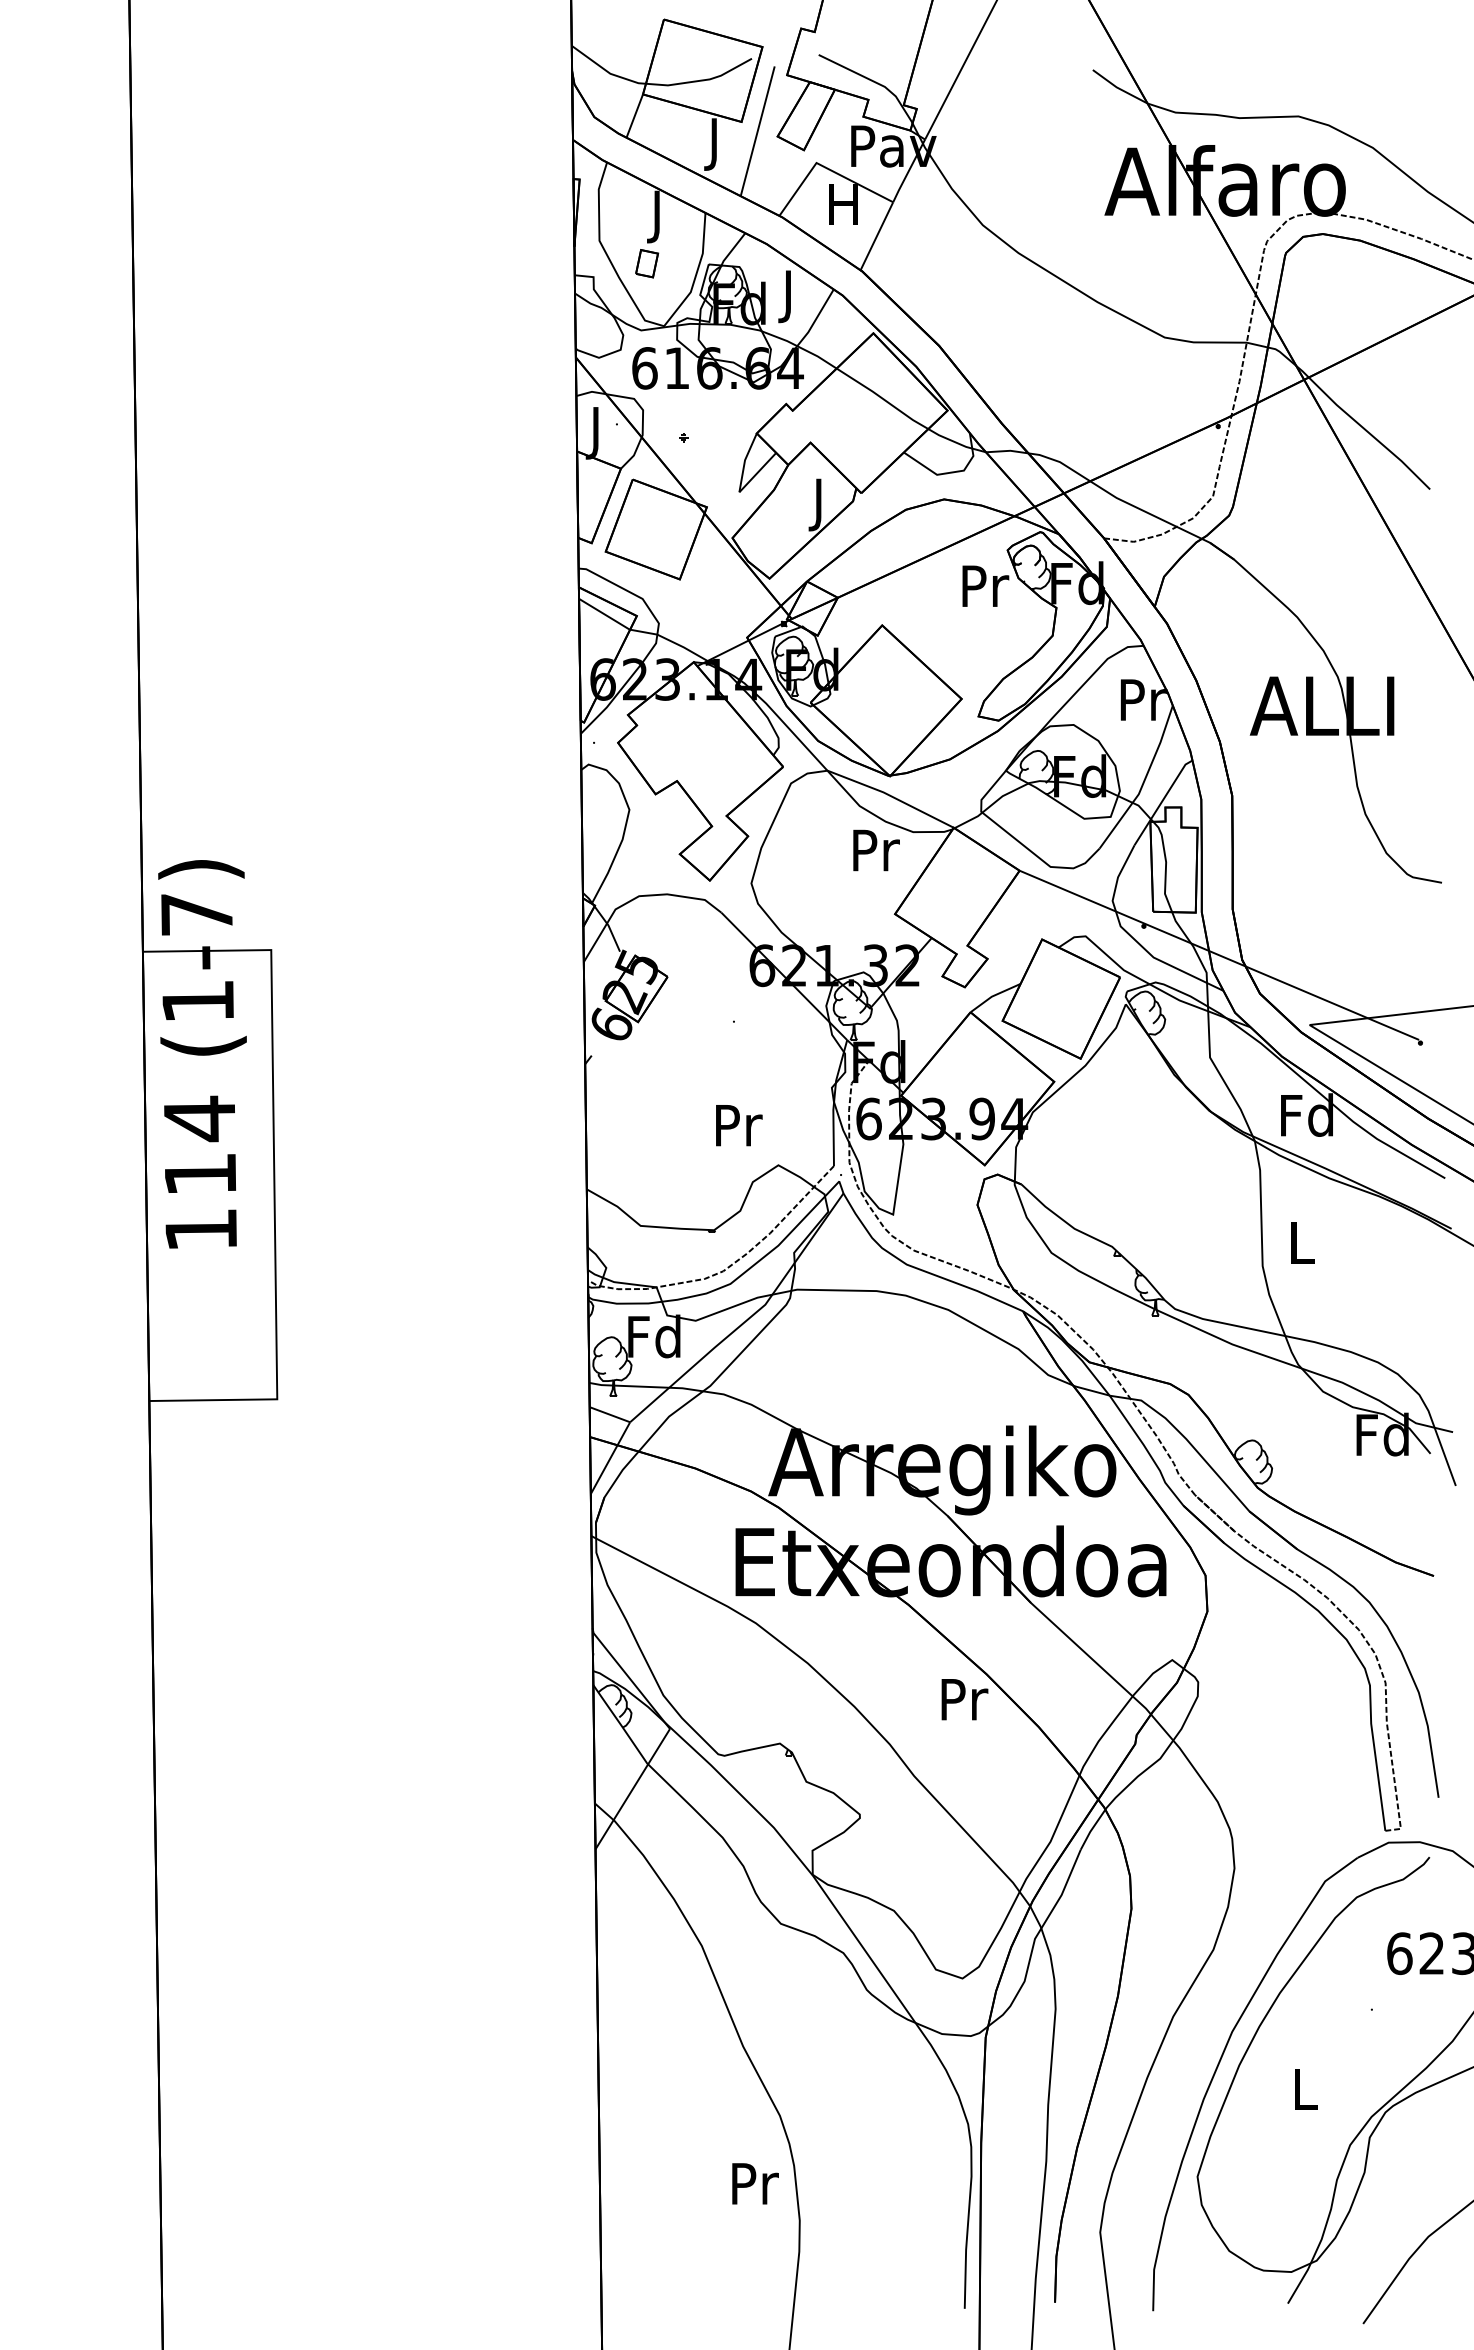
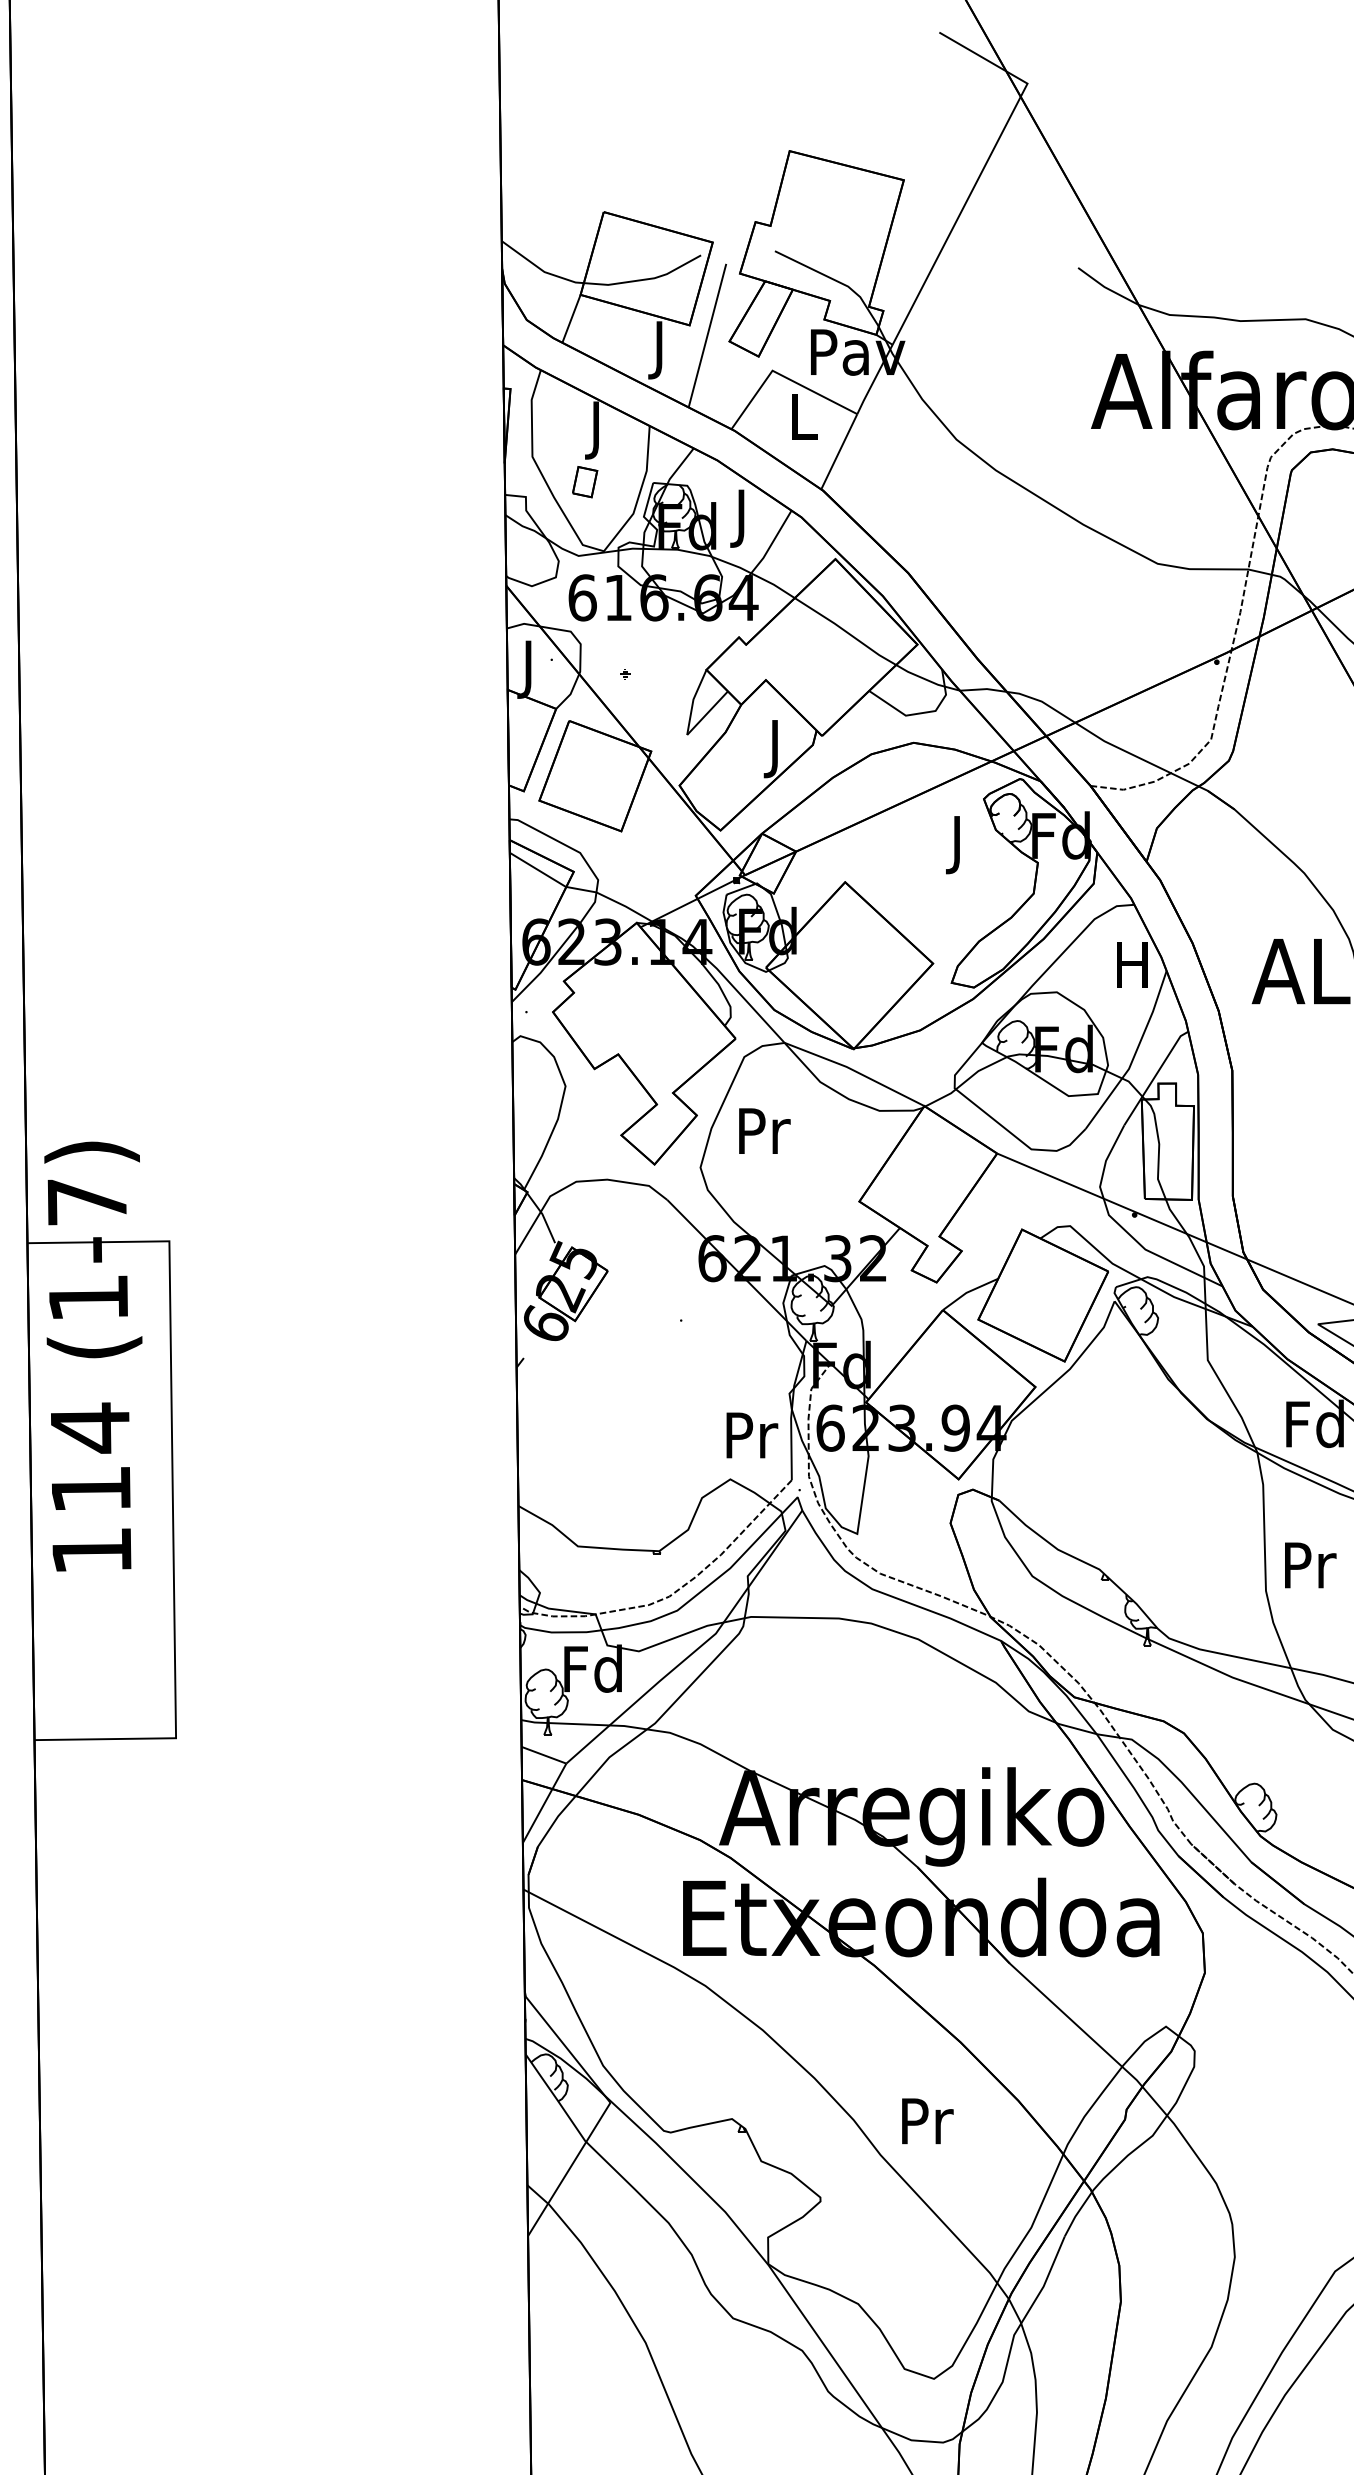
text: (843, 204) -> (802, 416), H -> L
text: (985, 591) -> (959, 844), Pr -> J
text: (1143, 699) -> (1134, 964), Pr -> H
text: (876, 850) -> (764, 1131), moved
text: (739, 1125) -> (752, 1435), moved
text: (1302, 1242) -> (1310, 1564), L -> Pr
text: (964, 1699) -> (927, 2121), moved

